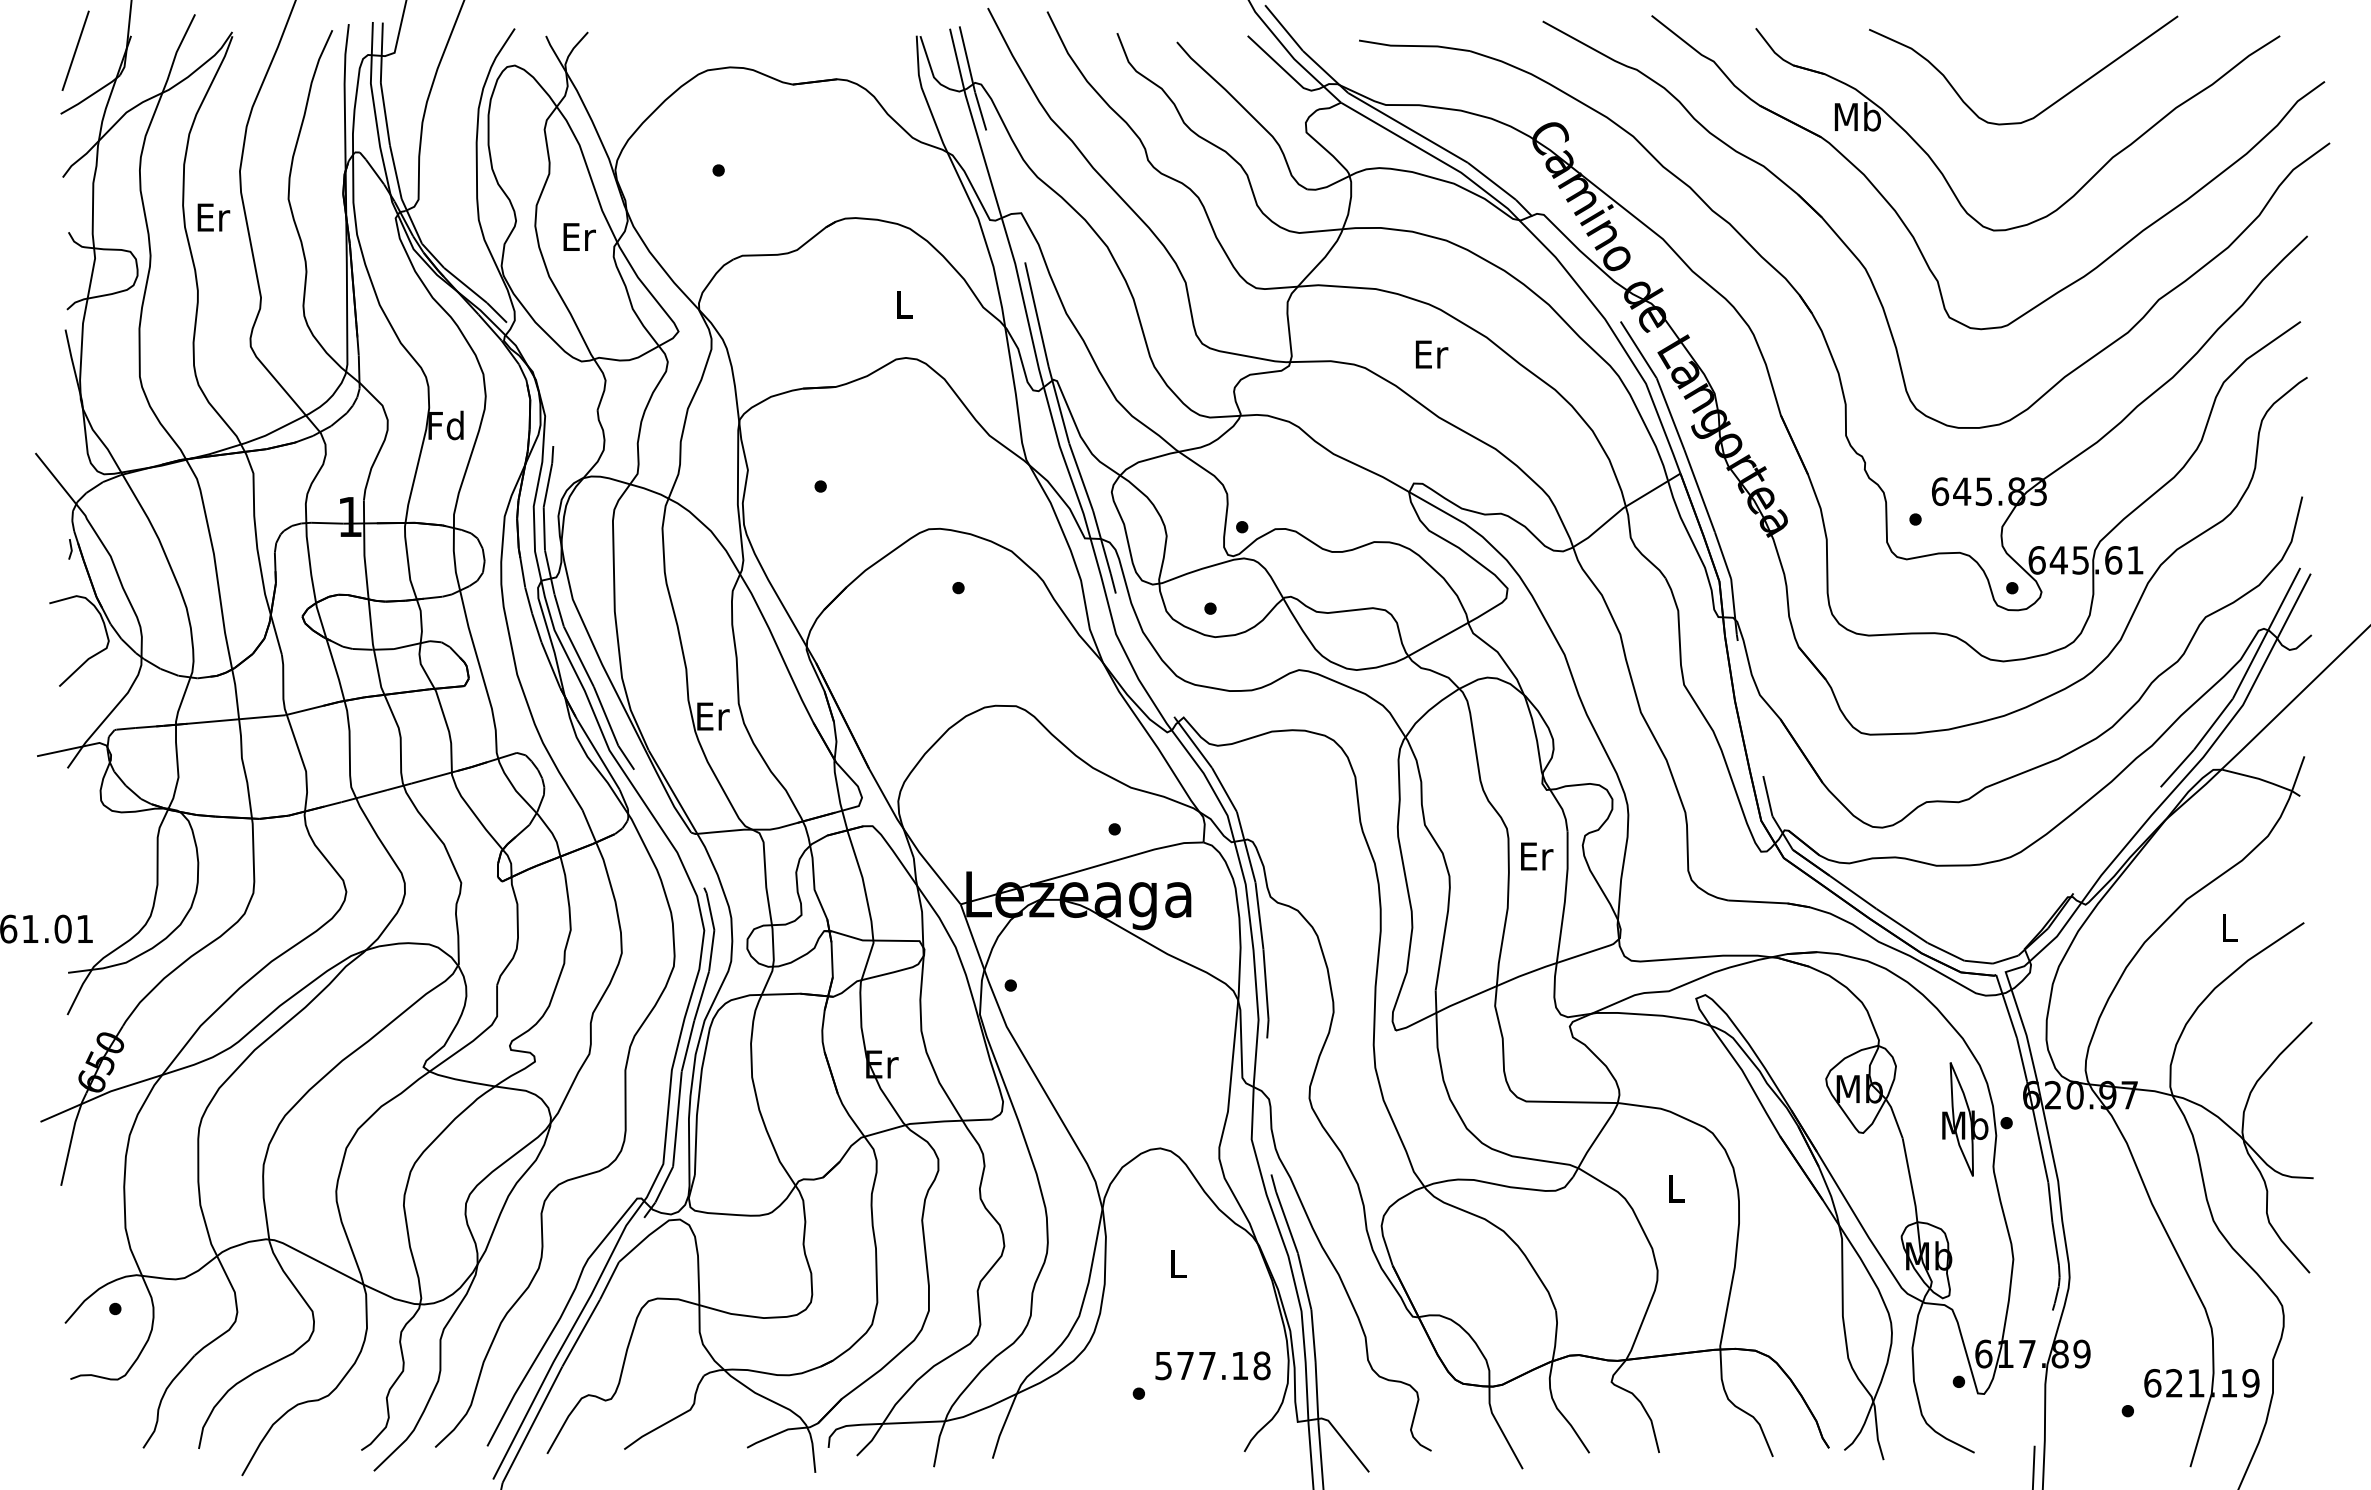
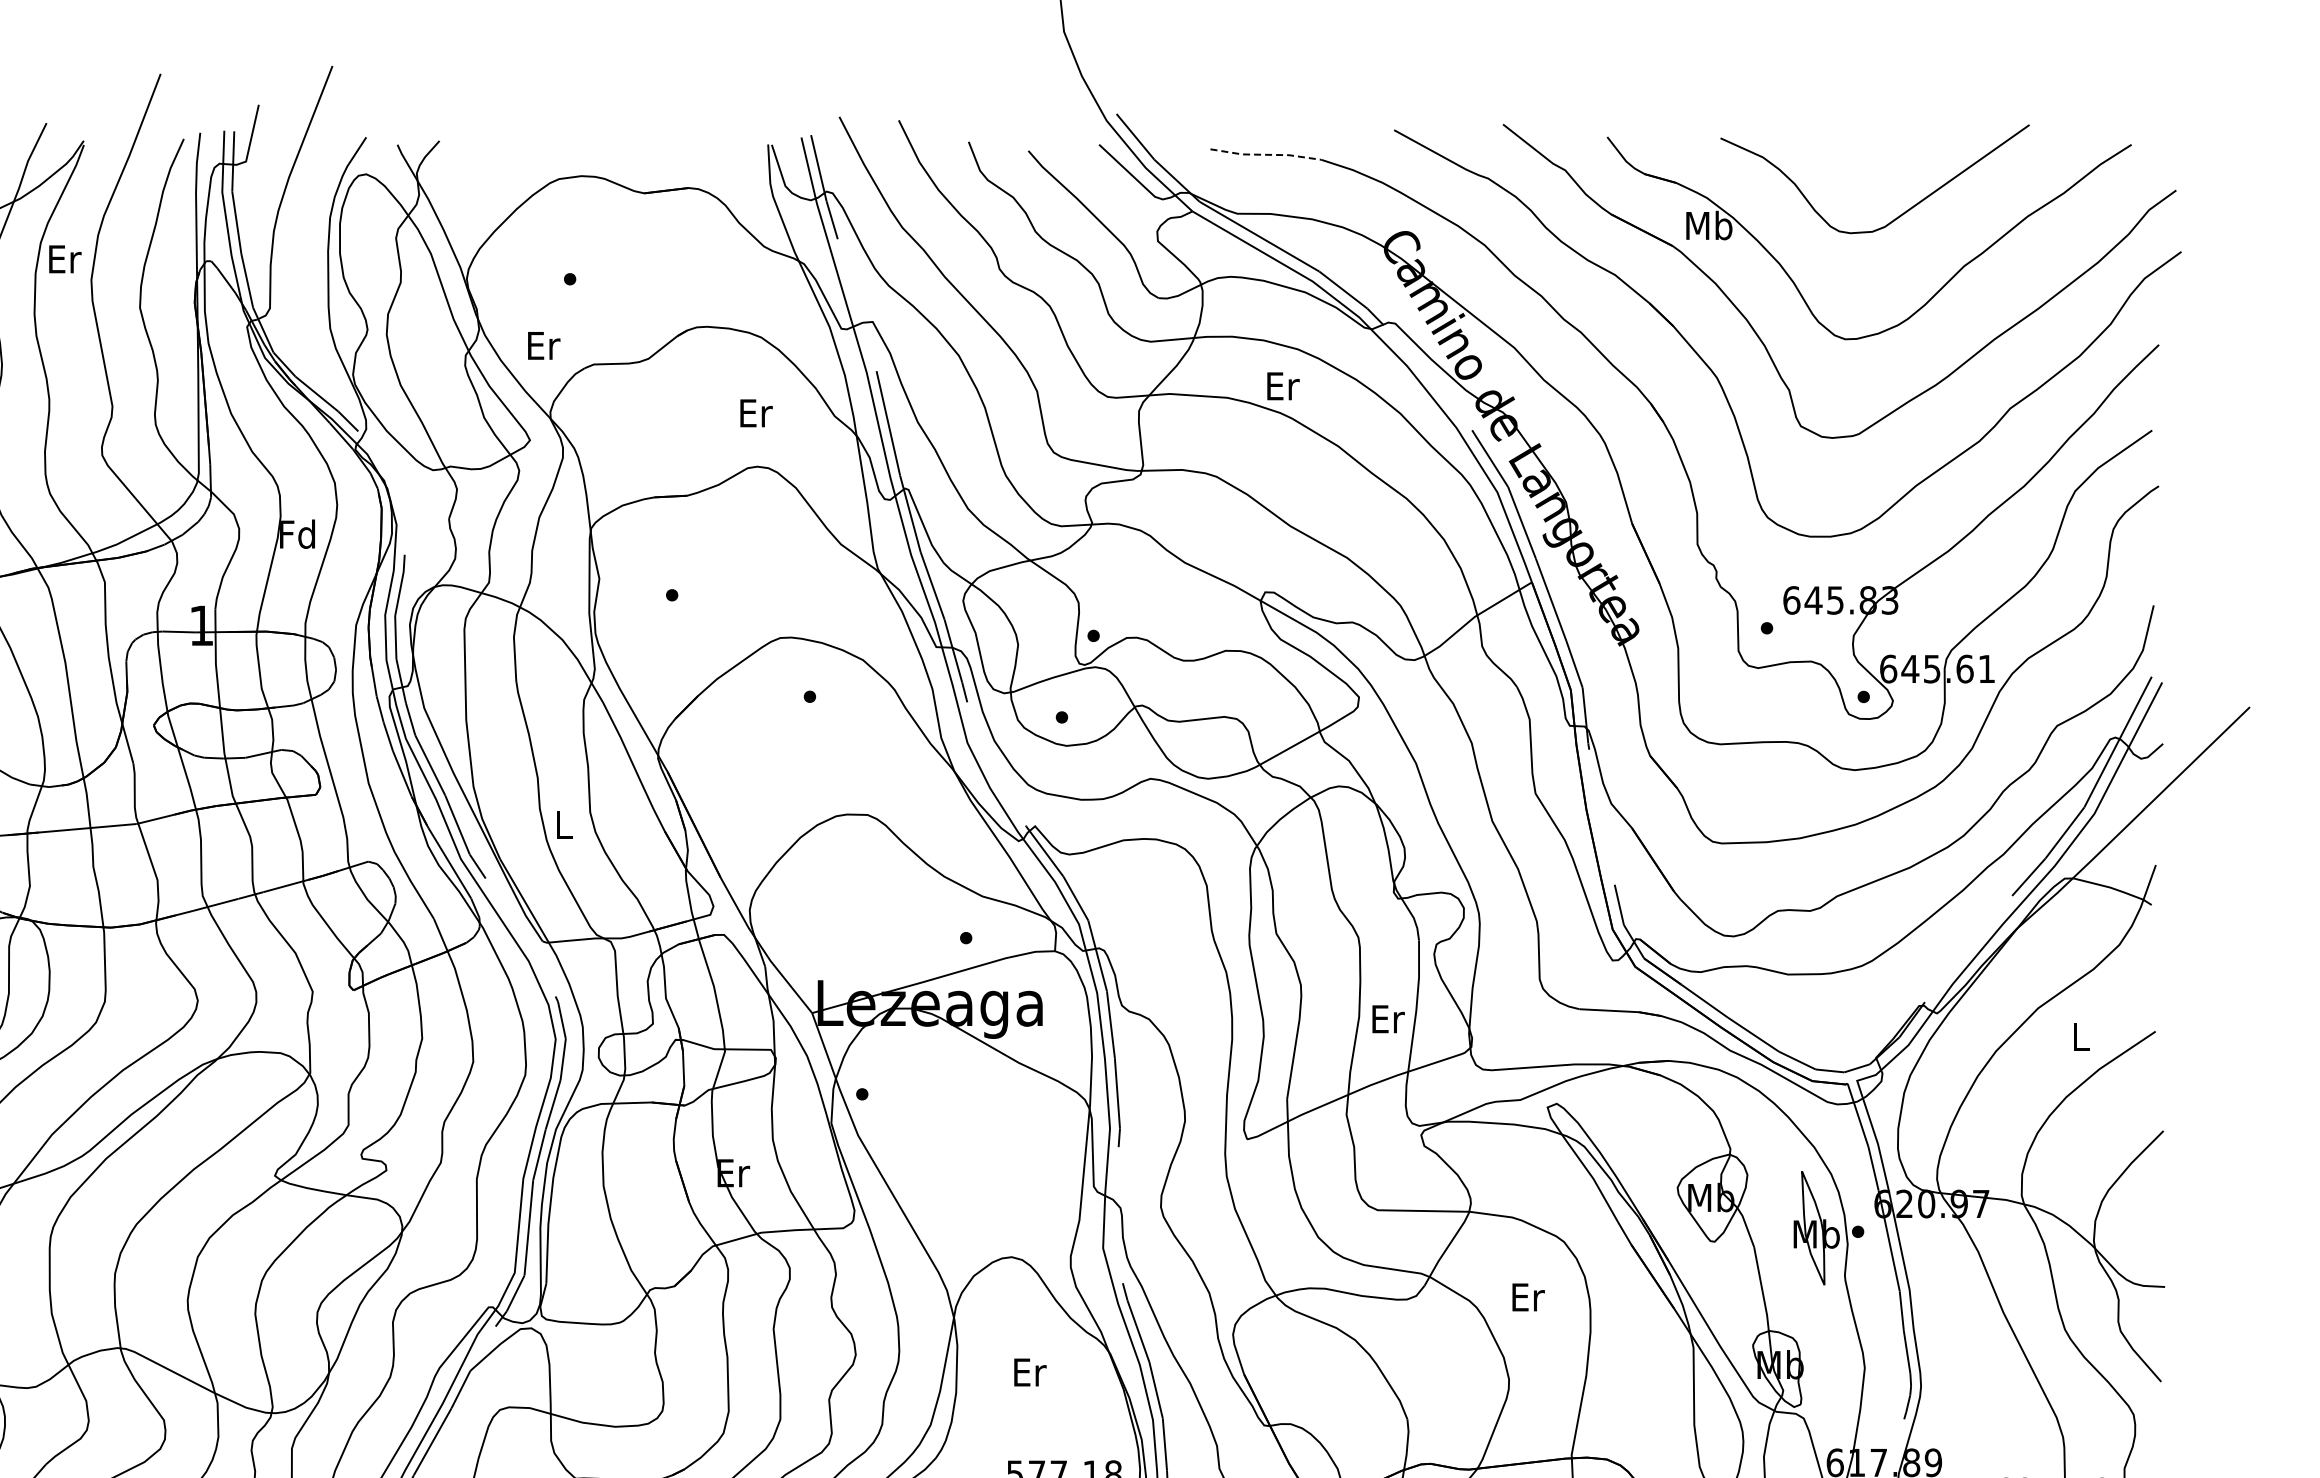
line: (1414, 46) -> (1265, 155), solid -> dashed
text: (213, 217) -> (64, 259), moved
text: (579, 236) -> (543, 345), moved
text: (905, 304) -> (756, 413), L -> Er
text: (1432, 354) -> (1283, 386), moved
text: (713, 716) -> (564, 825), Er -> L
text: (1537, 856) -> (1388, 1019), moved
text: (1677, 1188) -> (1528, 1297), L -> Er
text: (1178, 1263) -> (1029, 1372), L -> Er

